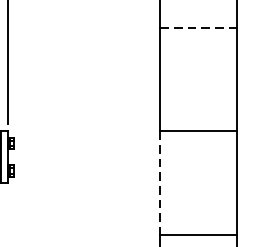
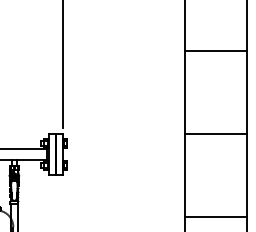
line: (198, 28) -> (215, 50), dashed -> solid
line: (159, 183) -> (184, 175), dashed -> solid

